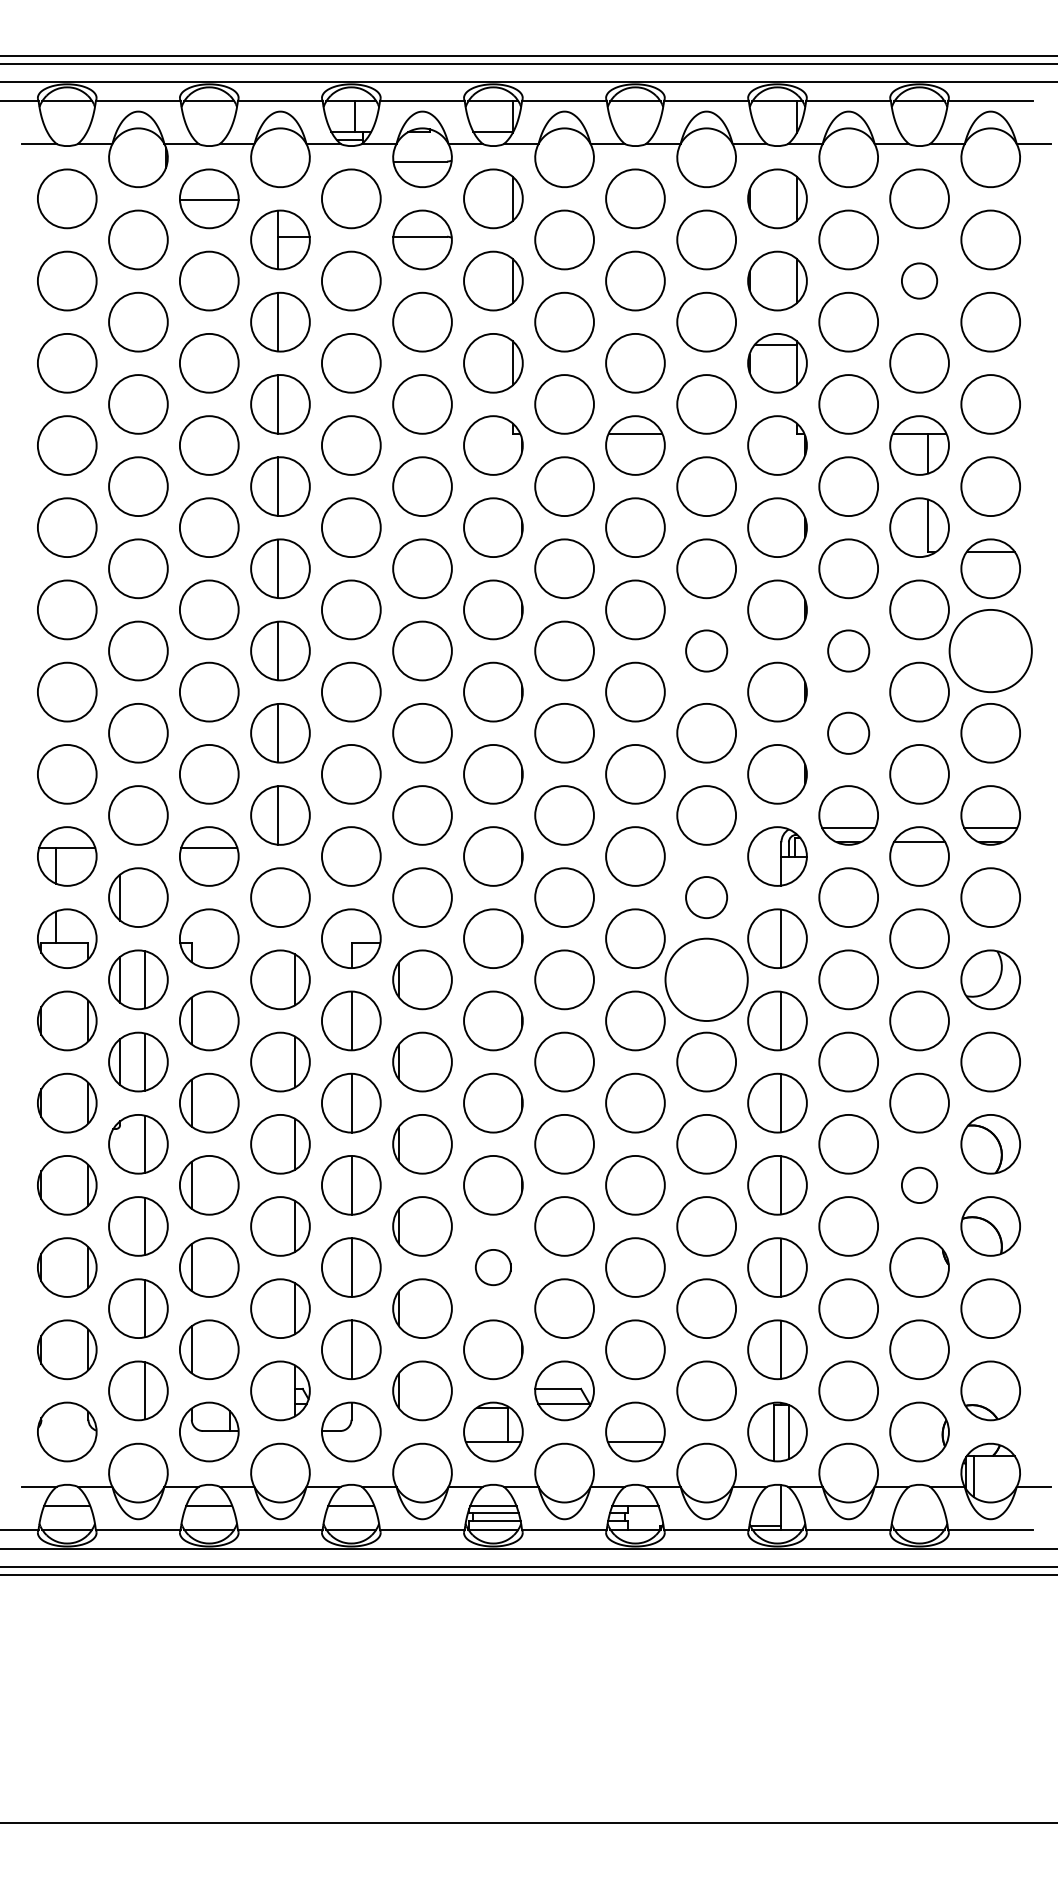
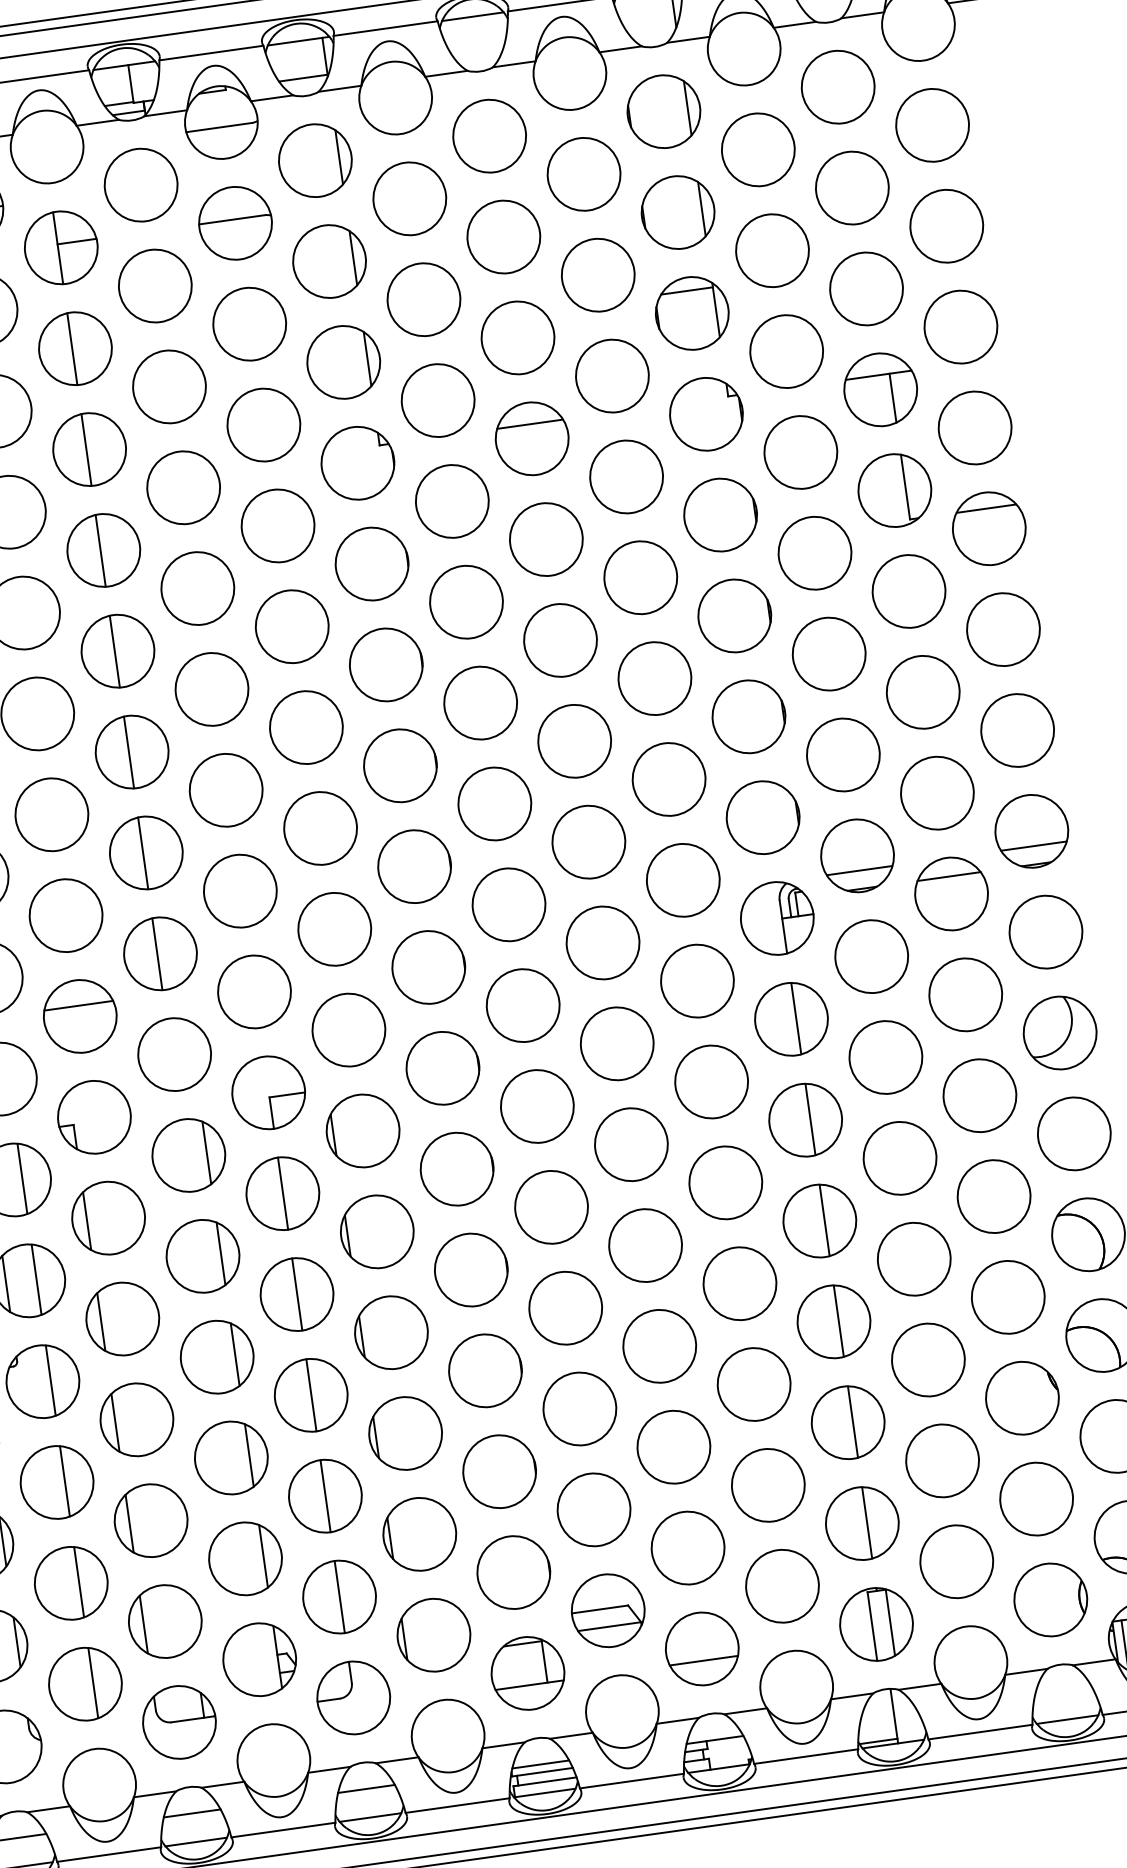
circle: (919, 280) -> (852, 187), size x1.67
circle: (706, 650) -> (654, 677), size x1.43
circle: (848, 650) -> (828, 653), size x1.43
circle: (990, 650) -> (1003, 629), size x0.71
circle: (848, 733) -> (843, 755), size x1.43
circle: (706, 897) -> (697, 981), size x1.43
circle: (706, 979) -> (711, 1081), size x0.71
circle: (919, 1185) -> (1008, 1297), size x1.67
circle: (493, 1267) -> (499, 1471), size x1.67

